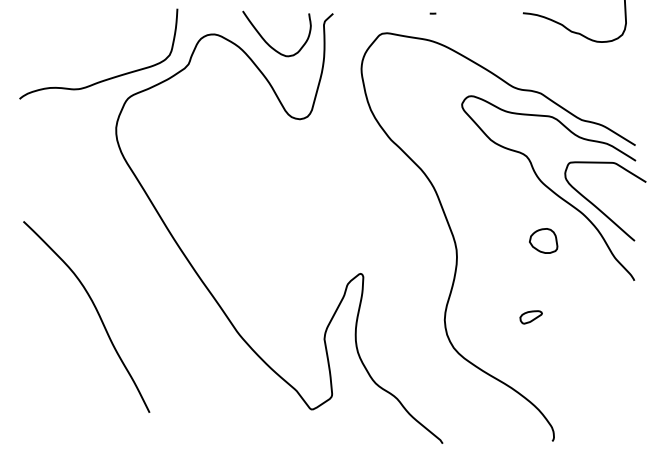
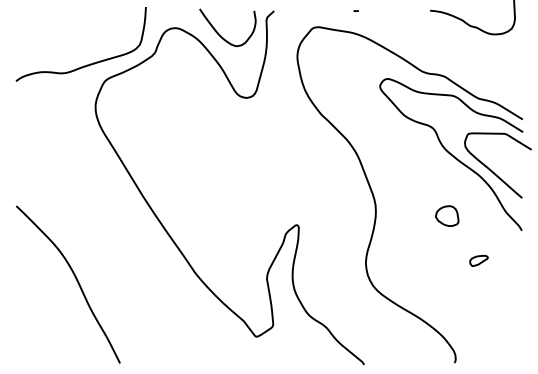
part: (543, 240) -> (447, 215), moved
curve: (96, 313) -> (76, 281), moved
part: (530, 316) -> (478, 260), moved

